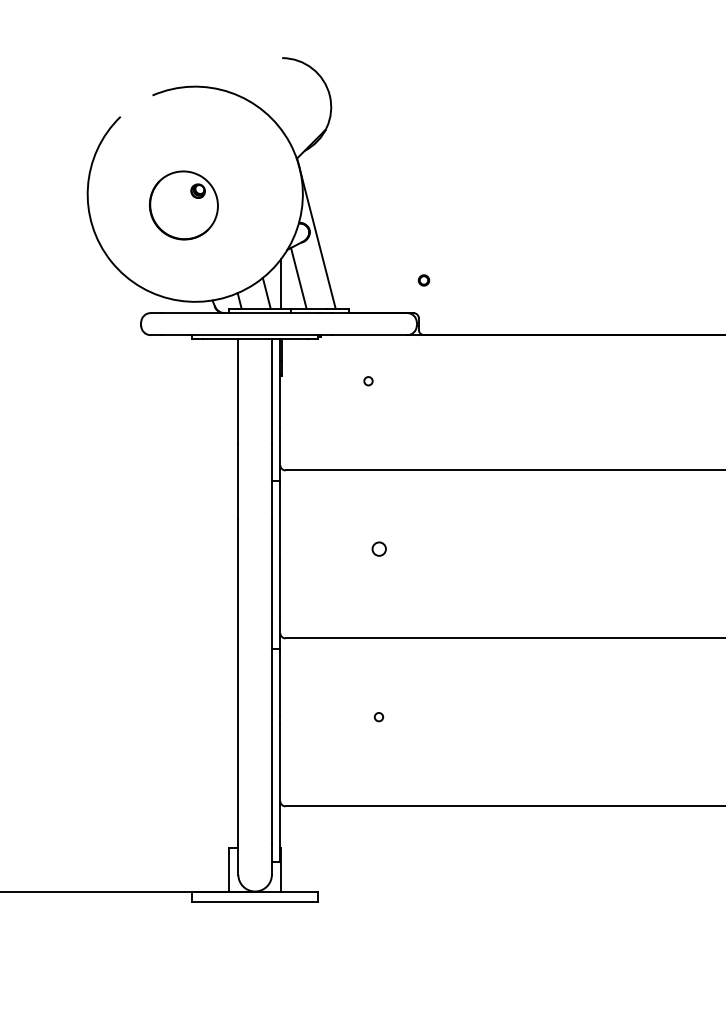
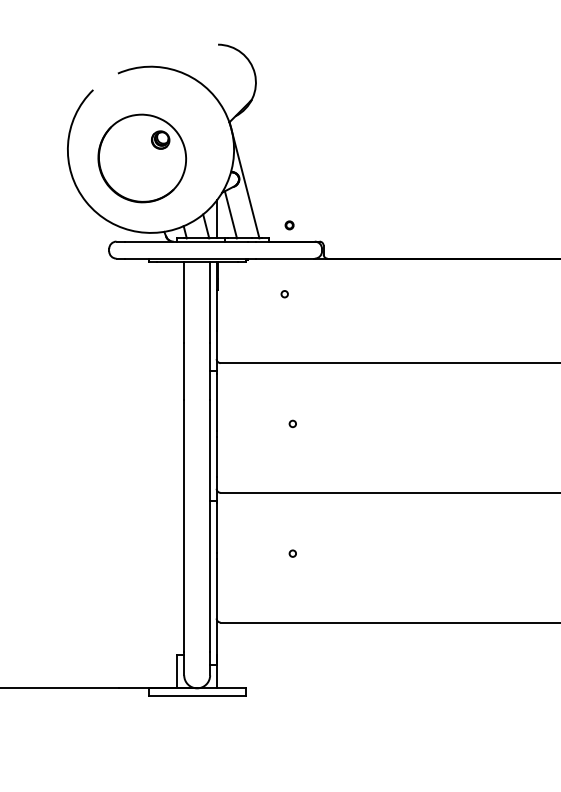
part: (183, 205) -> (141, 158), size x1.67
part: (423, 280) -> (289, 225), moved
circle: (378, 548) -> (292, 423), size x0.62

